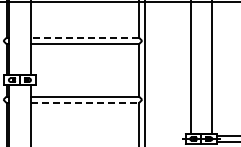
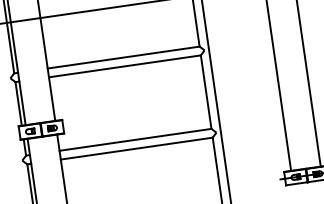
line: (84, 37) -> (123, 57), dashed -> solid
line: (85, 102) -> (137, 147), dashed -> solid

